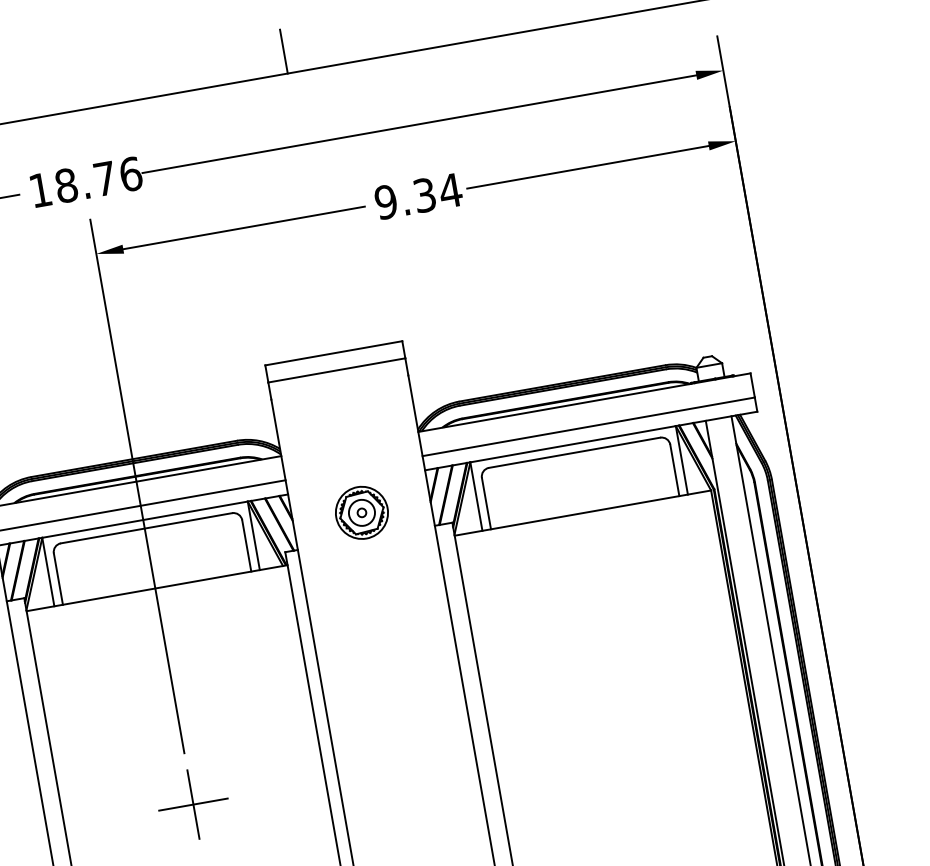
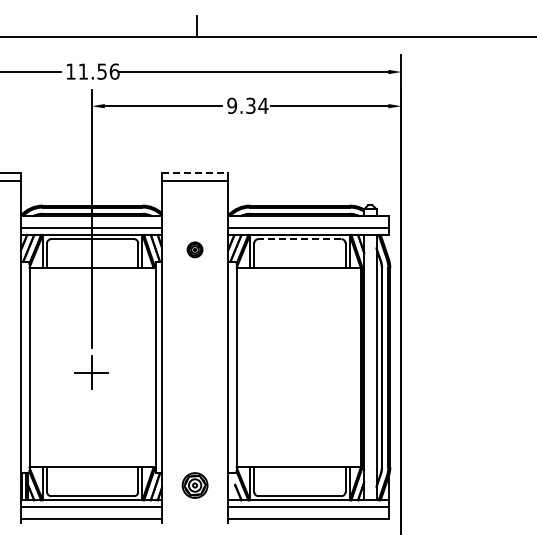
text: (85, 182) -> (92, 71), 18.76 -> 11.56
line: (334, 353) -> (195, 172), solid -> dashed
line: (573, 453) -> (299, 239), solid -> dashed
part: (360, 512) -> (194, 249), size x0.6

